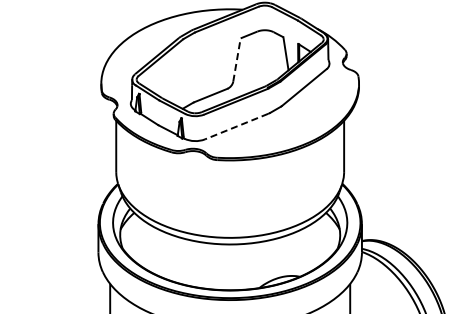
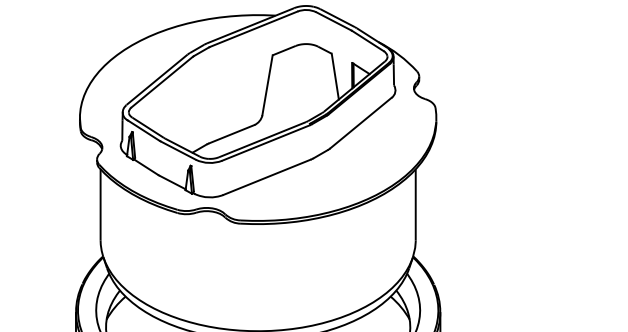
line: (236, 60) -> (266, 85), dashed -> solid
line: (236, 126) -> (266, 177), dashed -> solid

